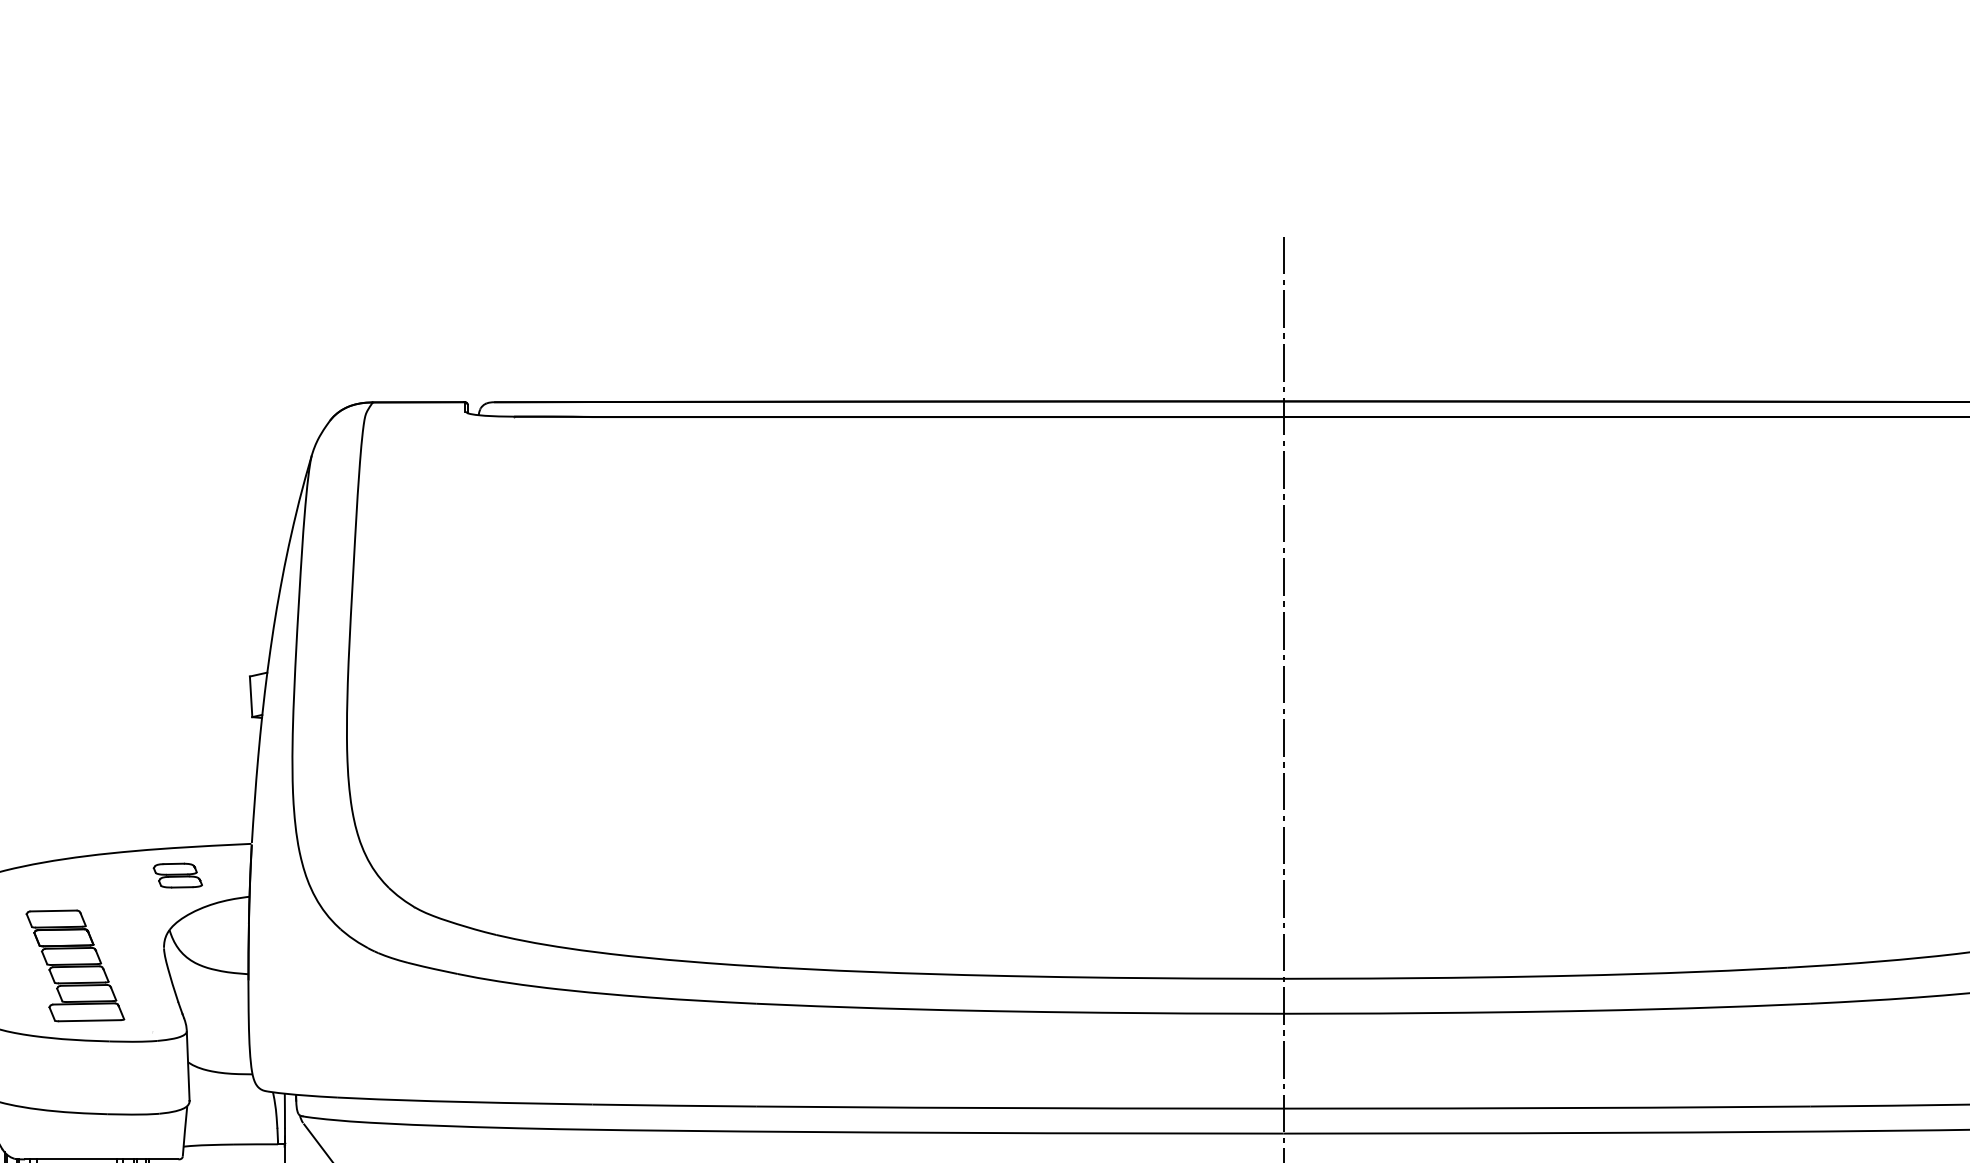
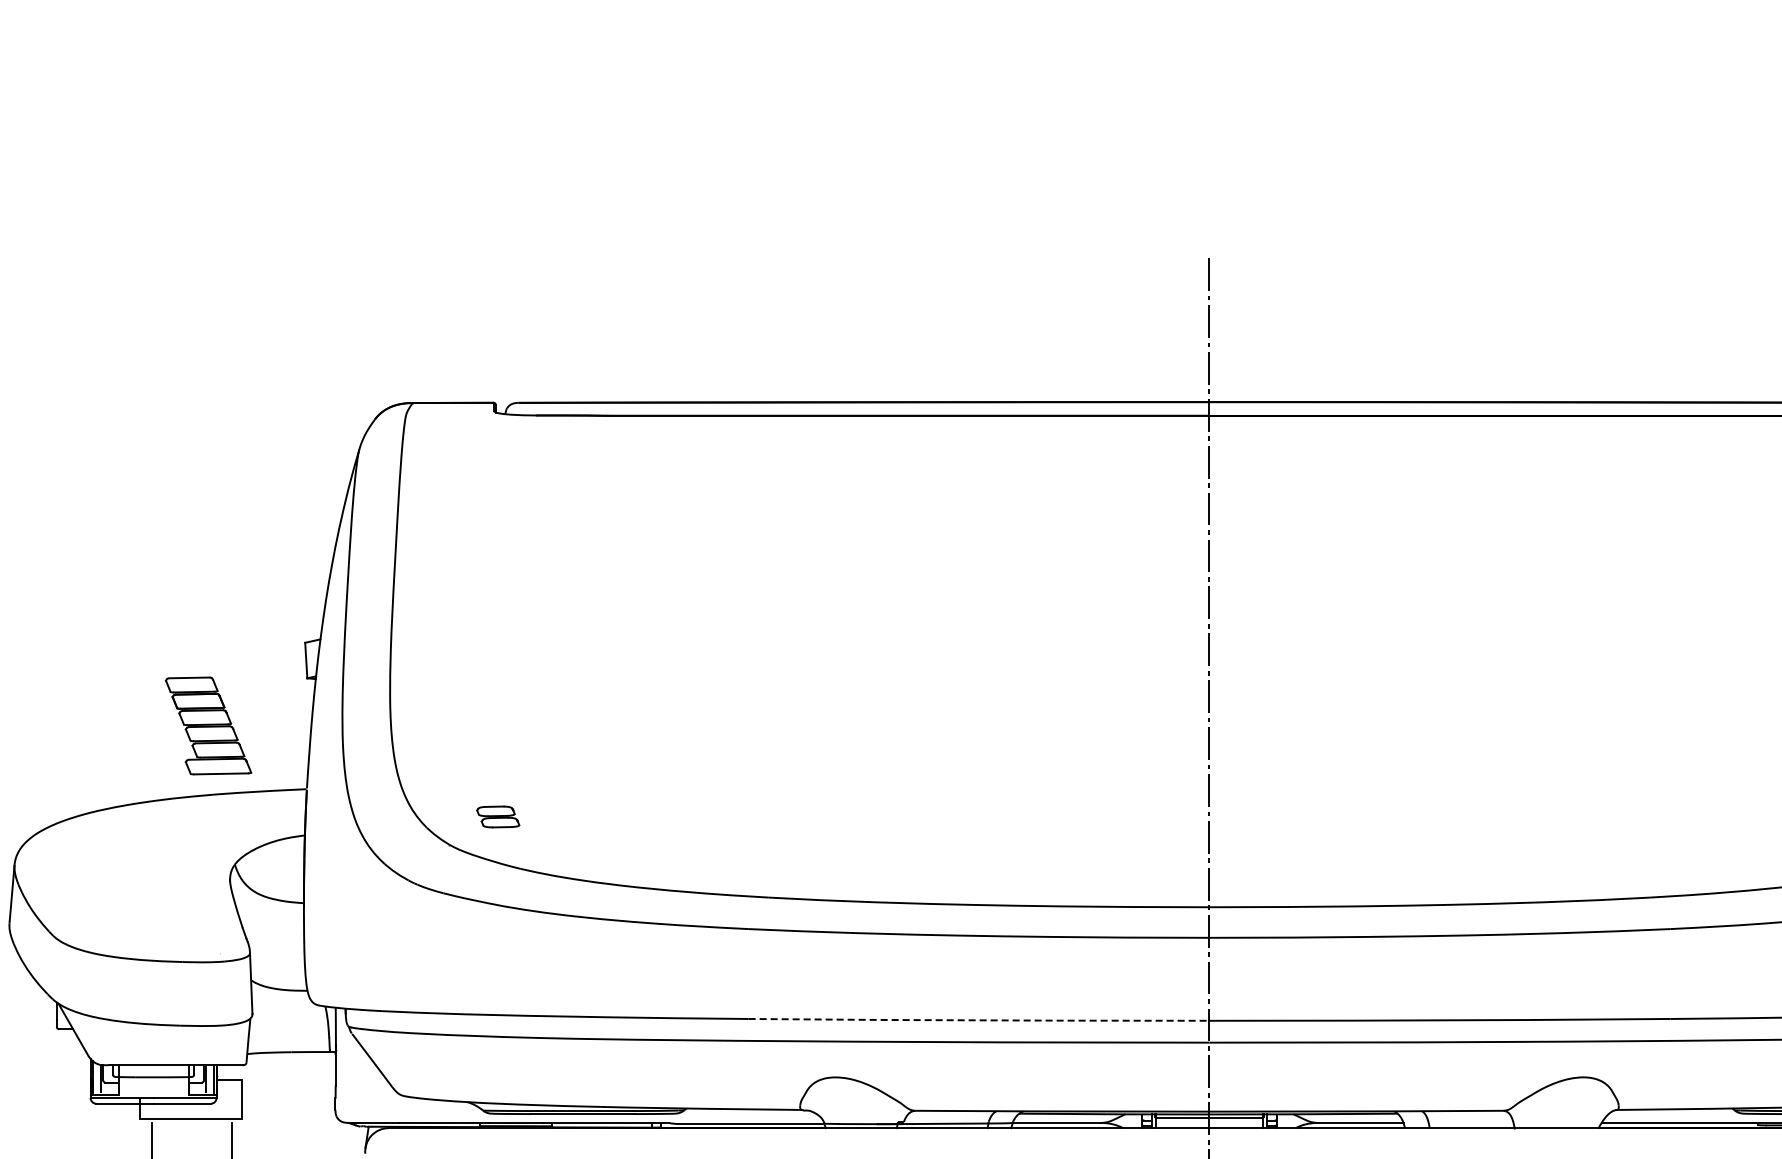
part: (178, 875) -> (498, 816), moved
part: (75, 965) -> (208, 725), moved
line: (1020, 1108) -> (979, 1020), solid -> dashed

